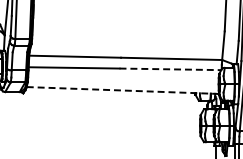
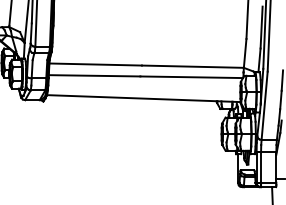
line: (171, 69) -> (192, 77), dashed -> solid
line: (122, 90) -> (143, 98), dashed -> solid

